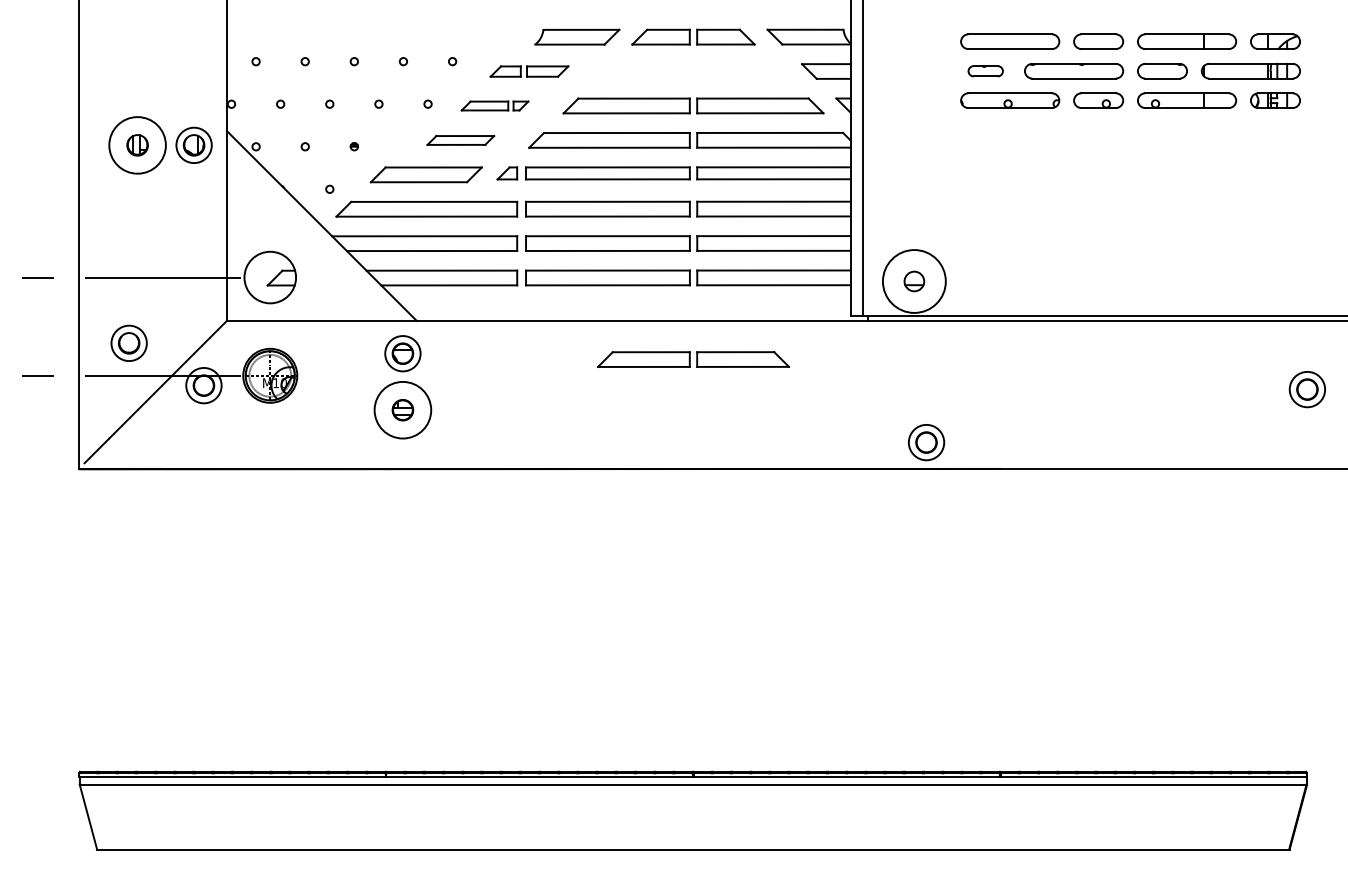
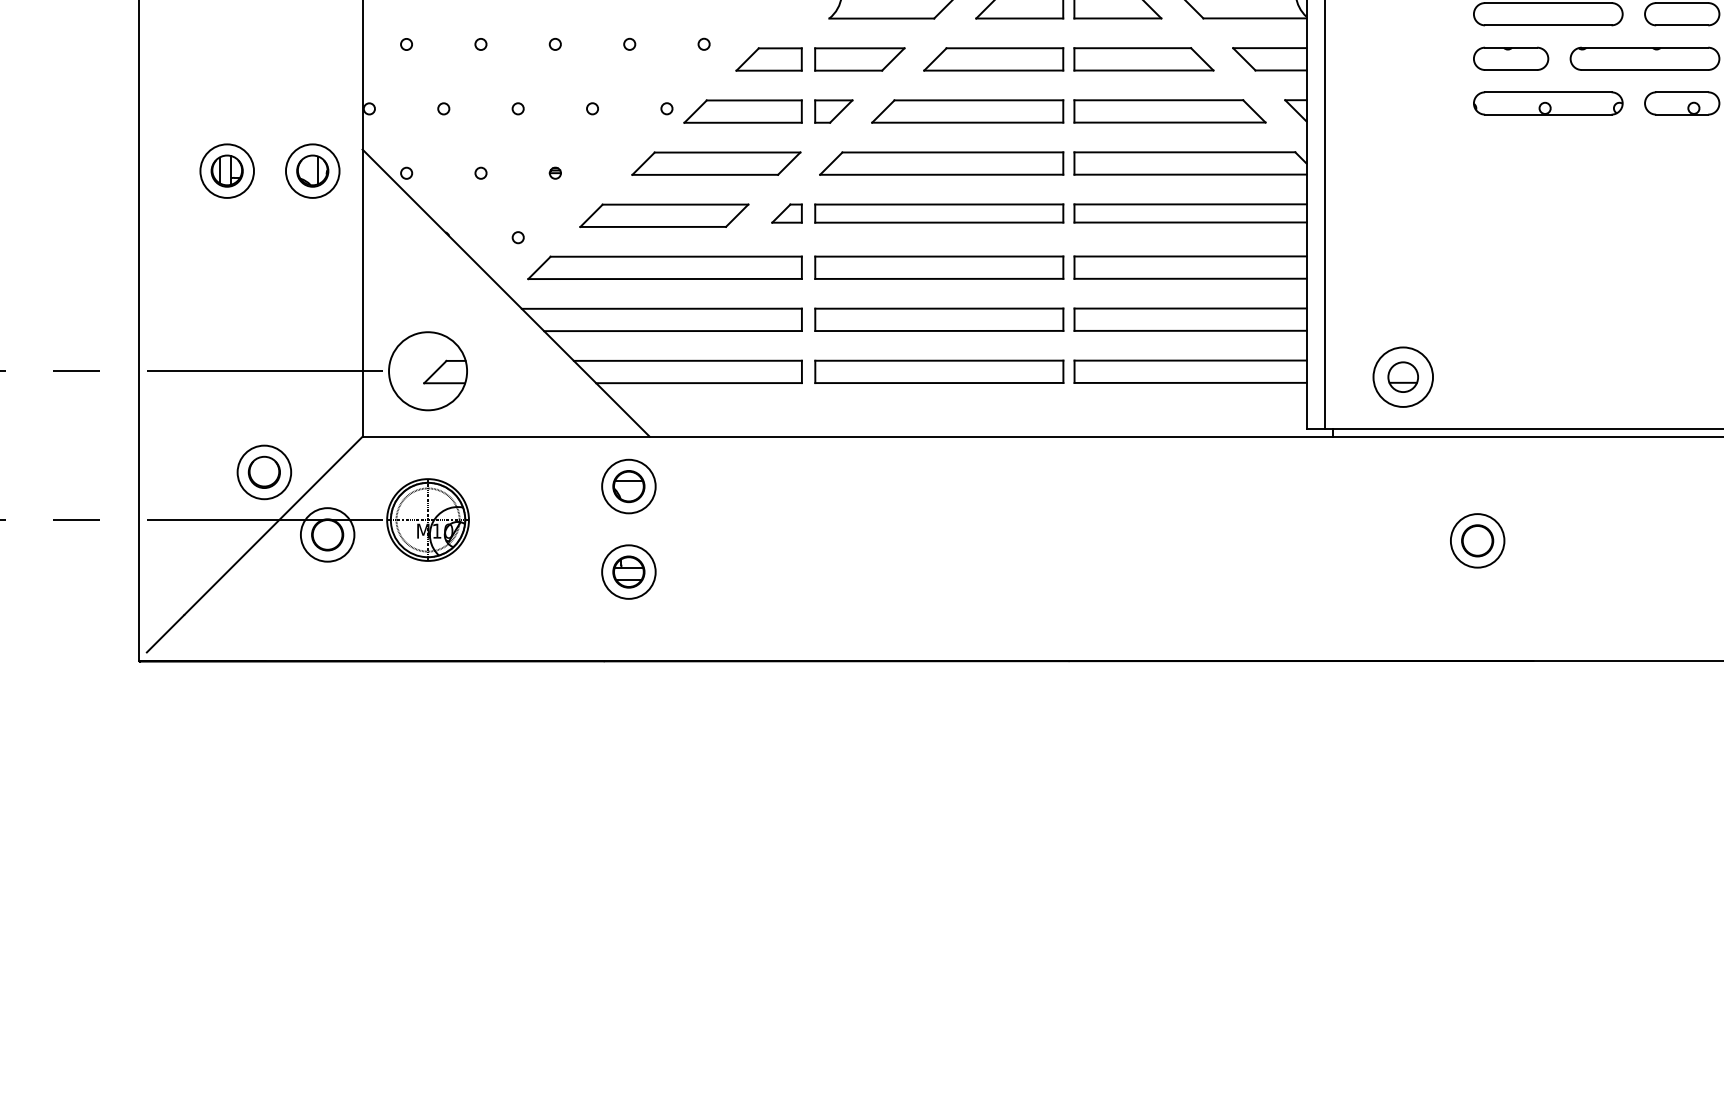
part: (529, 71) -> (820, 59), size x1.43
part: (985, 71) -> (1510, 59), size x1.43
part: (494, 105) -> (767, 110), size x1.67
part: (460, 140) -> (716, 163), size x1.67
circle: (137, 145) -> (227, 171), size x0.62
circle: (914, 281) -> (1403, 377), size x0.62
part: (128, 342) -> (263, 471), moved
part: (693, 359) -> (1068, 59), moved
circle: (402, 409) -> (628, 571), size x0.62
part: (926, 442) -> (1477, 540), moved

